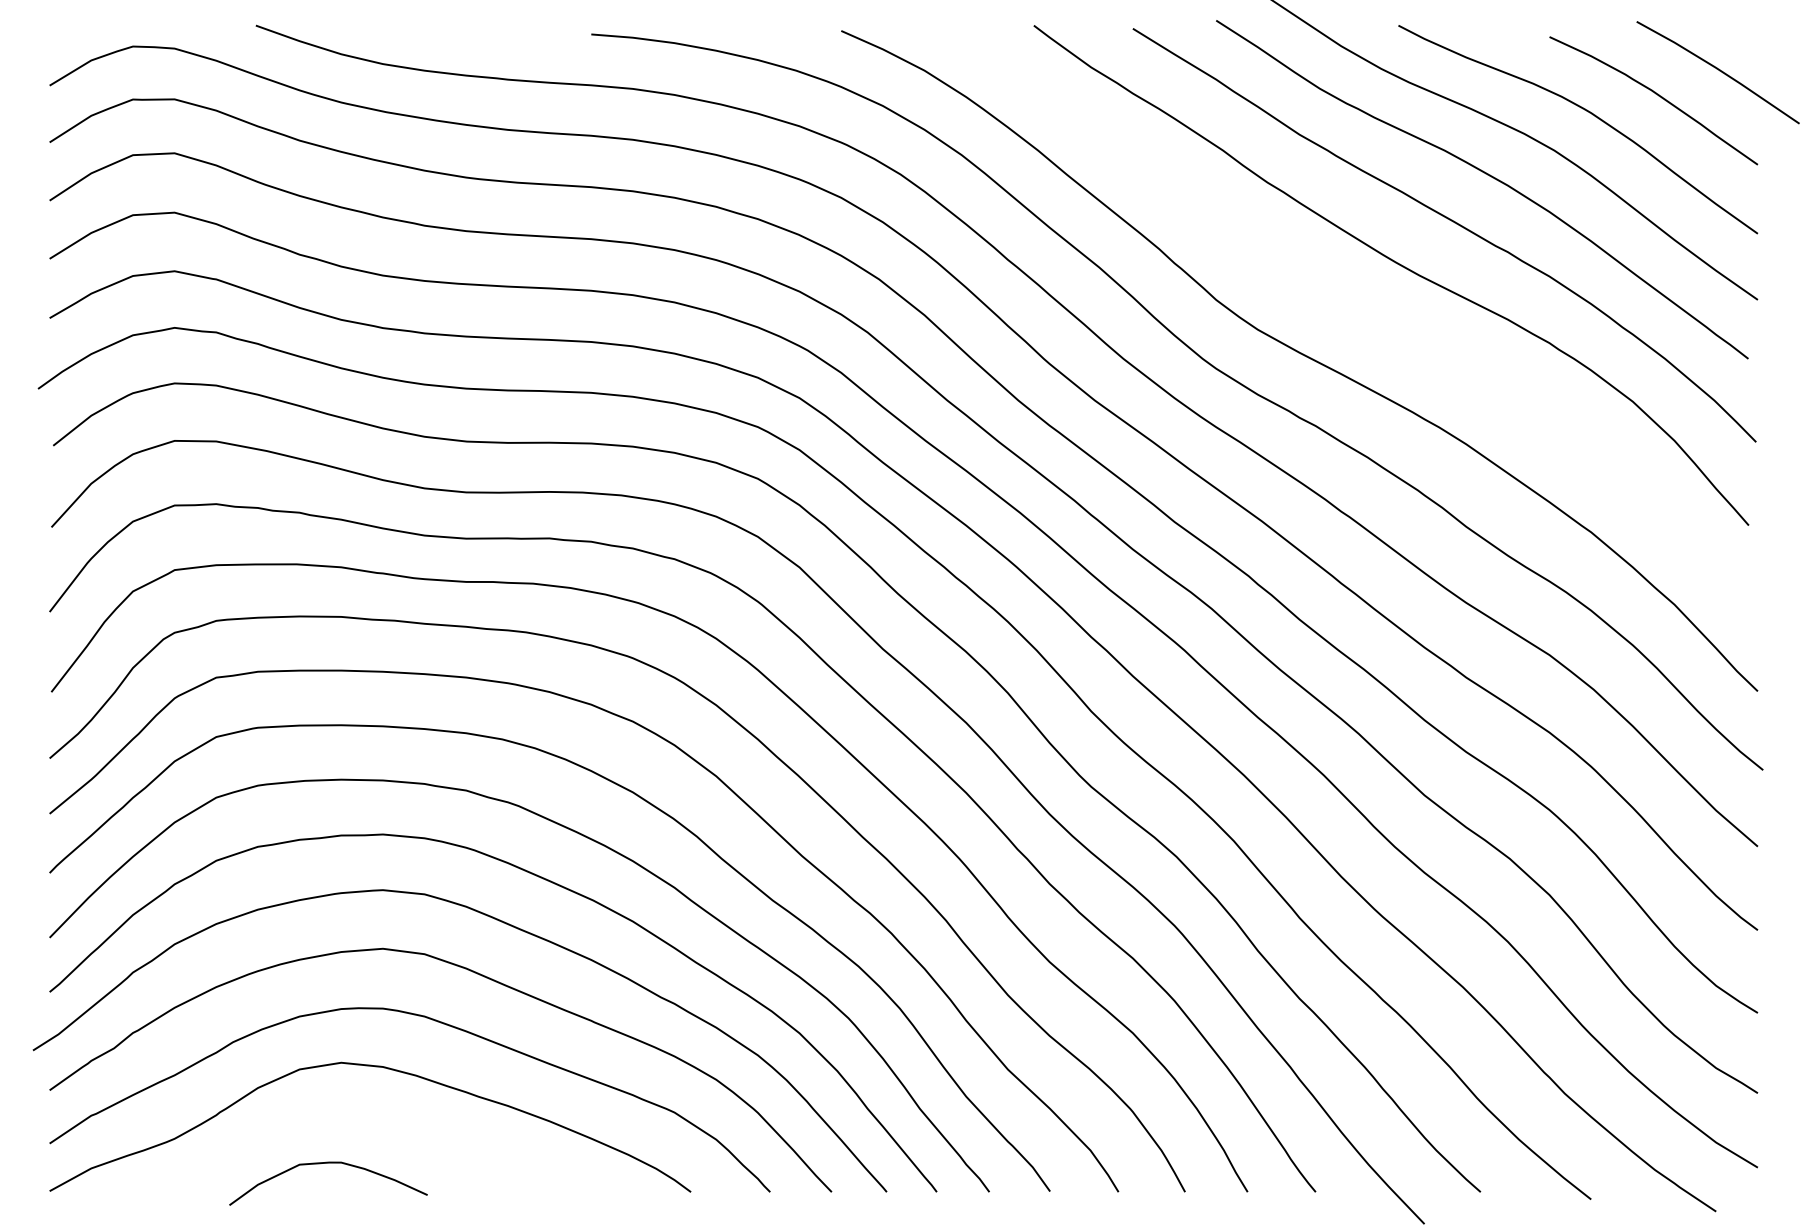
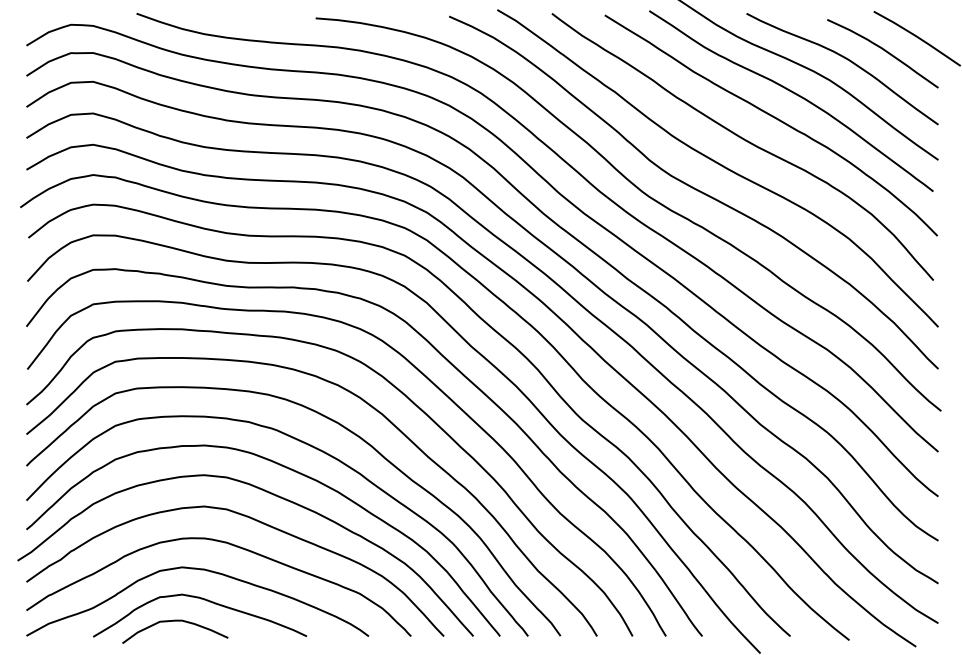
curve: (1347, 310) -> (719, 165), added
curve: (383, 1124) -> (204, 600), added

